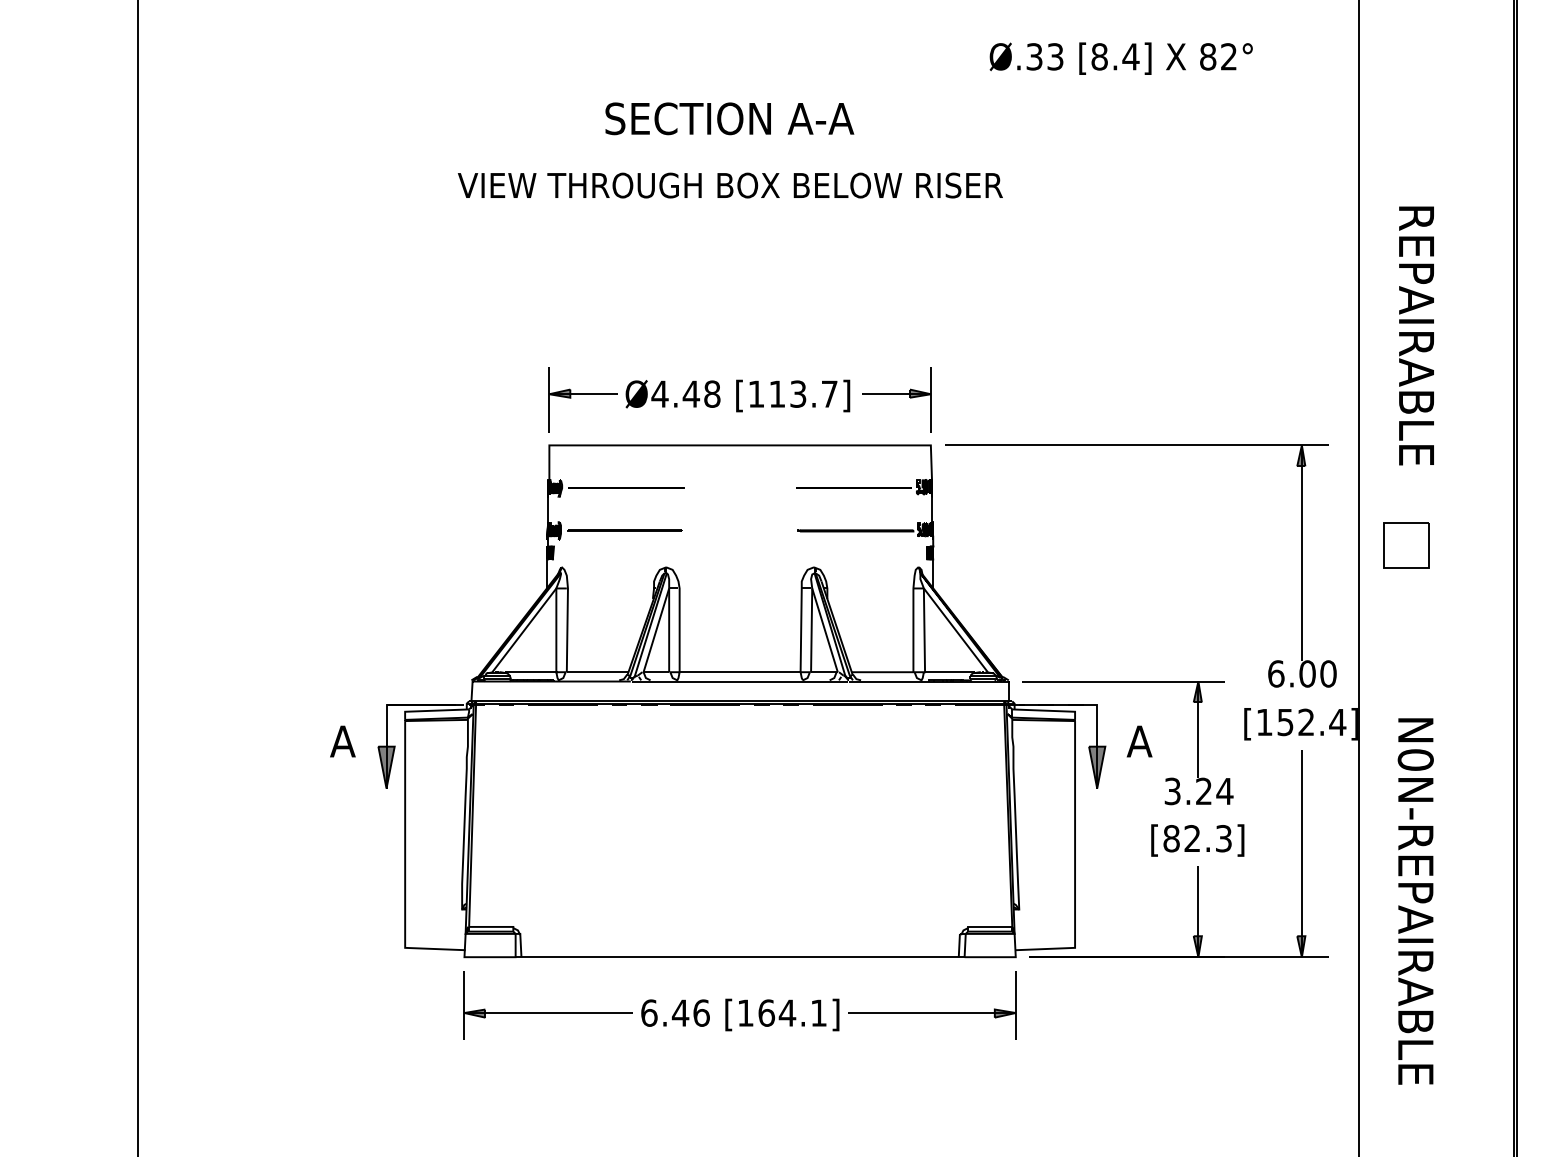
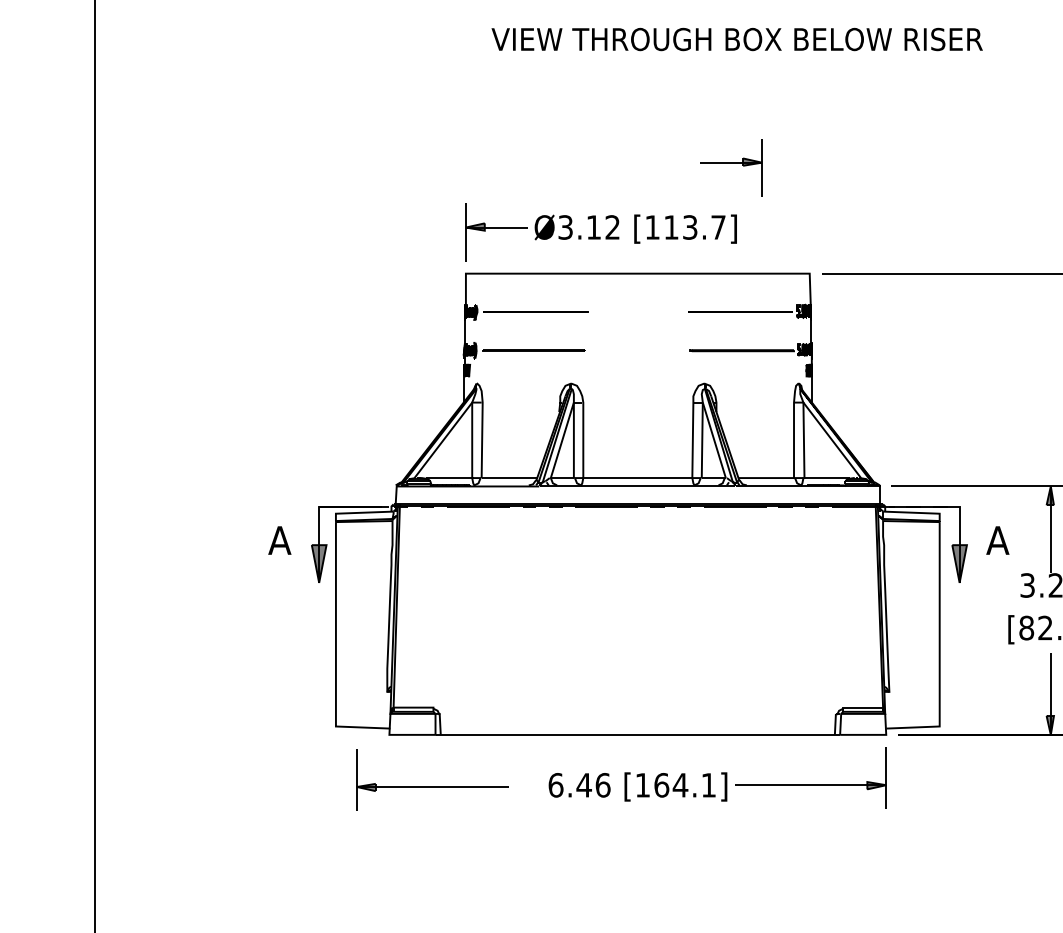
text: (729, 185) -> (736, 39), moved
text: (685, 393) -> (588, 226), Ø4.48 -> Ø3.12
part: (896, 399) -> (730, 167), moved
part: (547, 1012) -> (431, 786), moved

